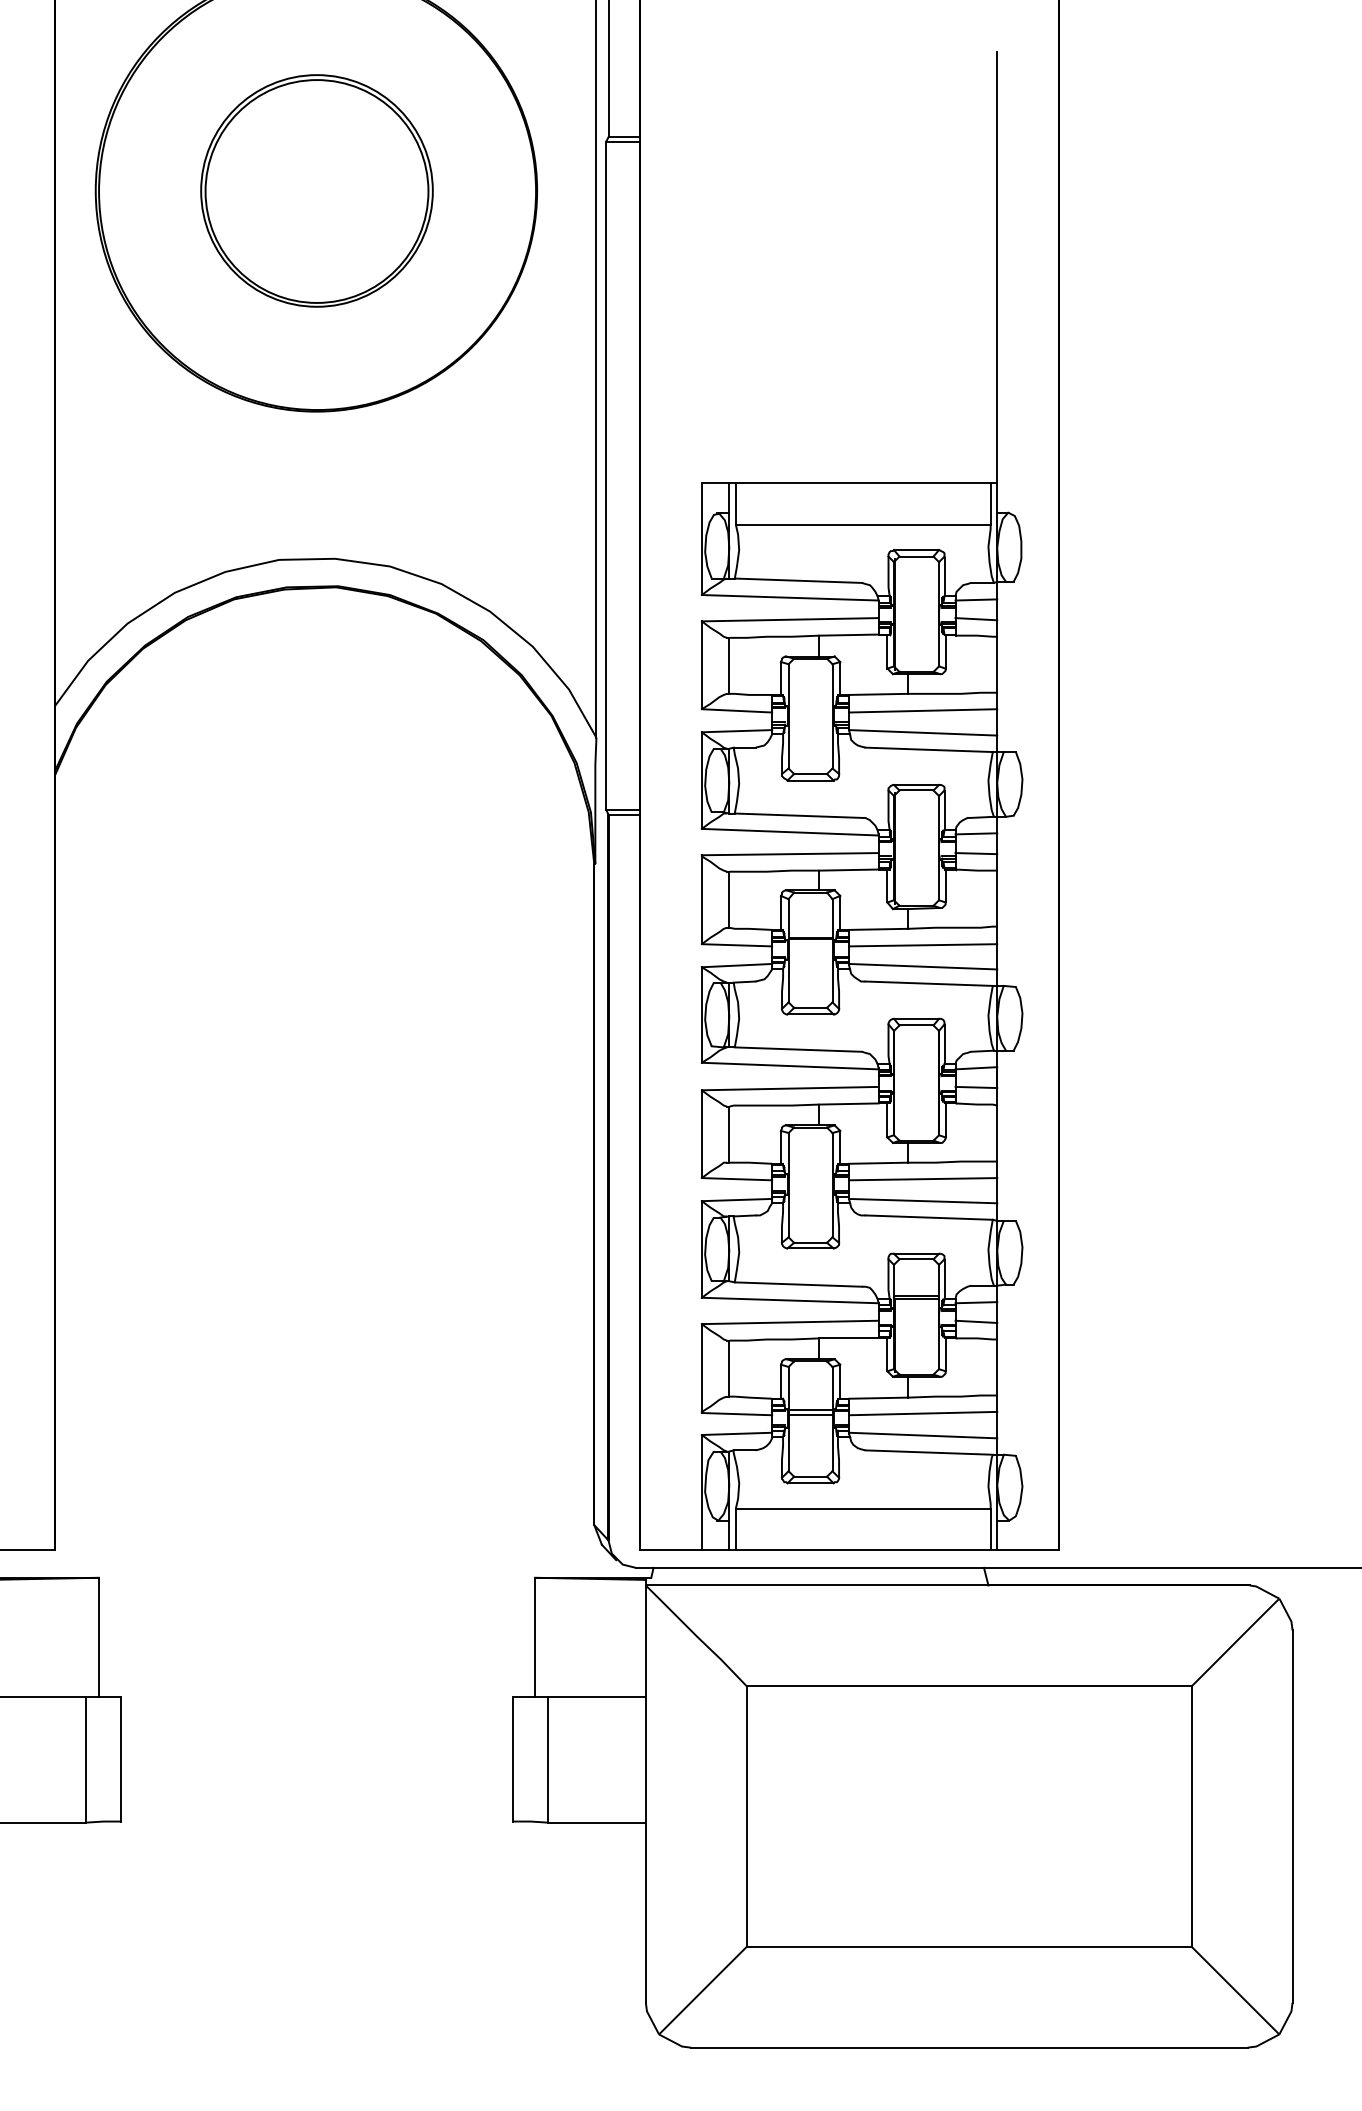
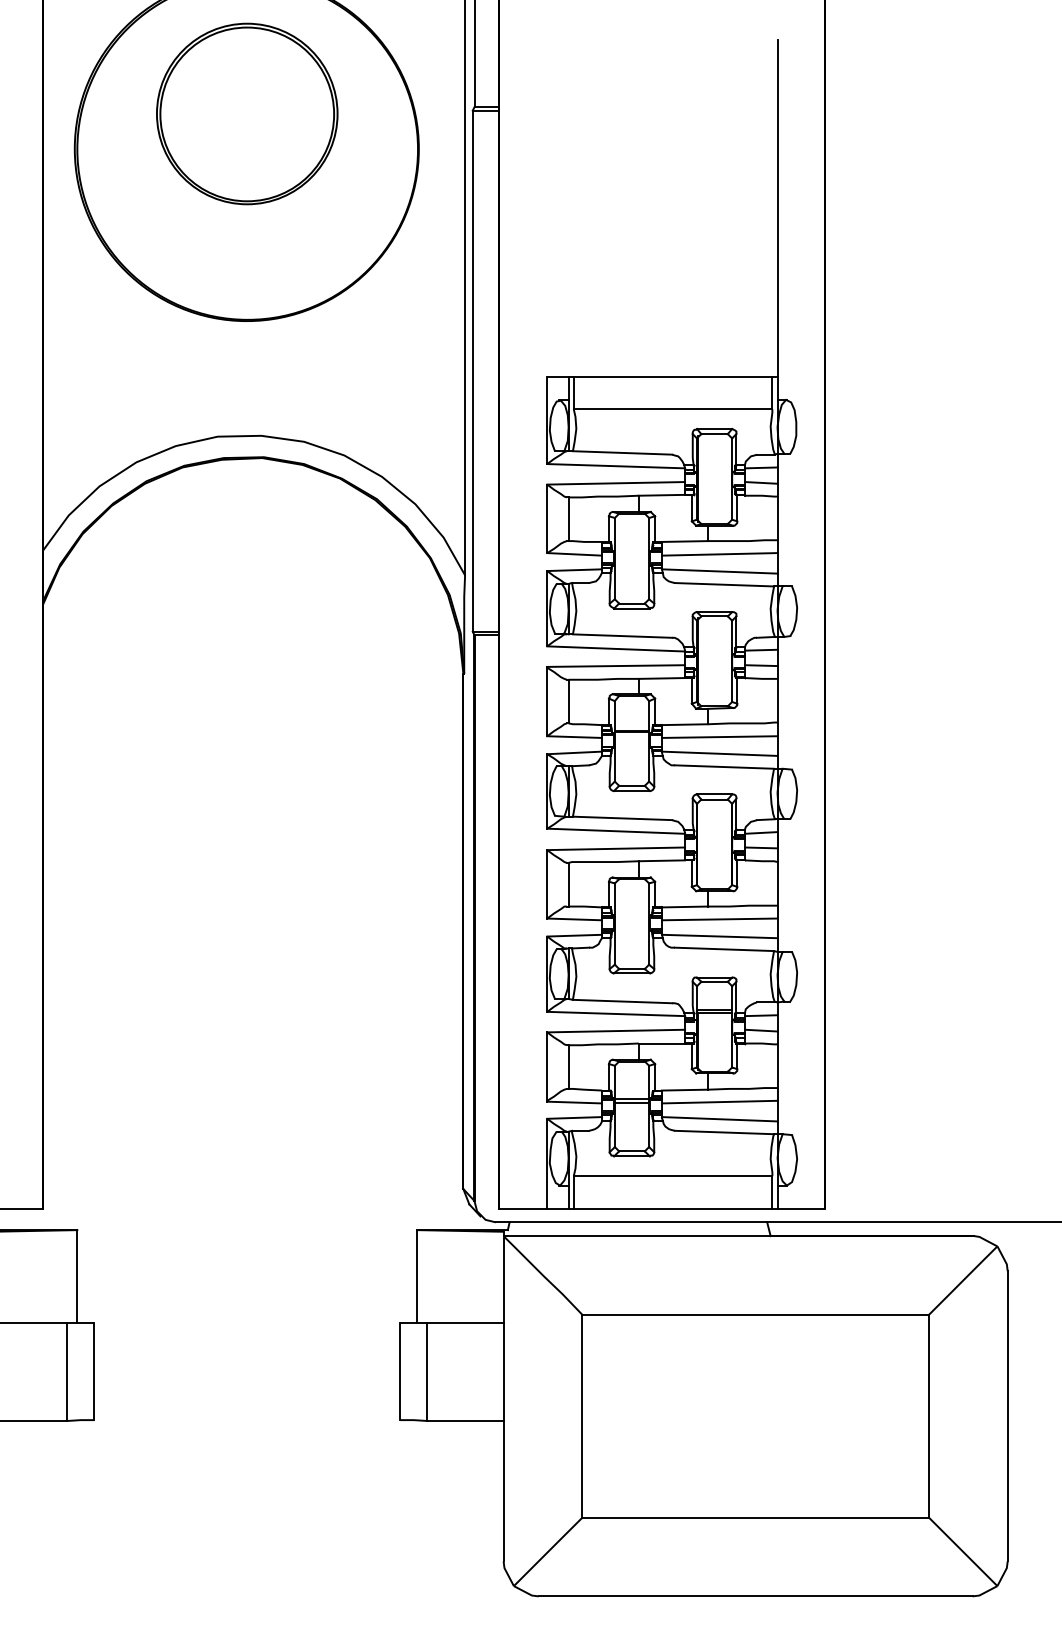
part: (316, 190) -> (246, 113), moved

